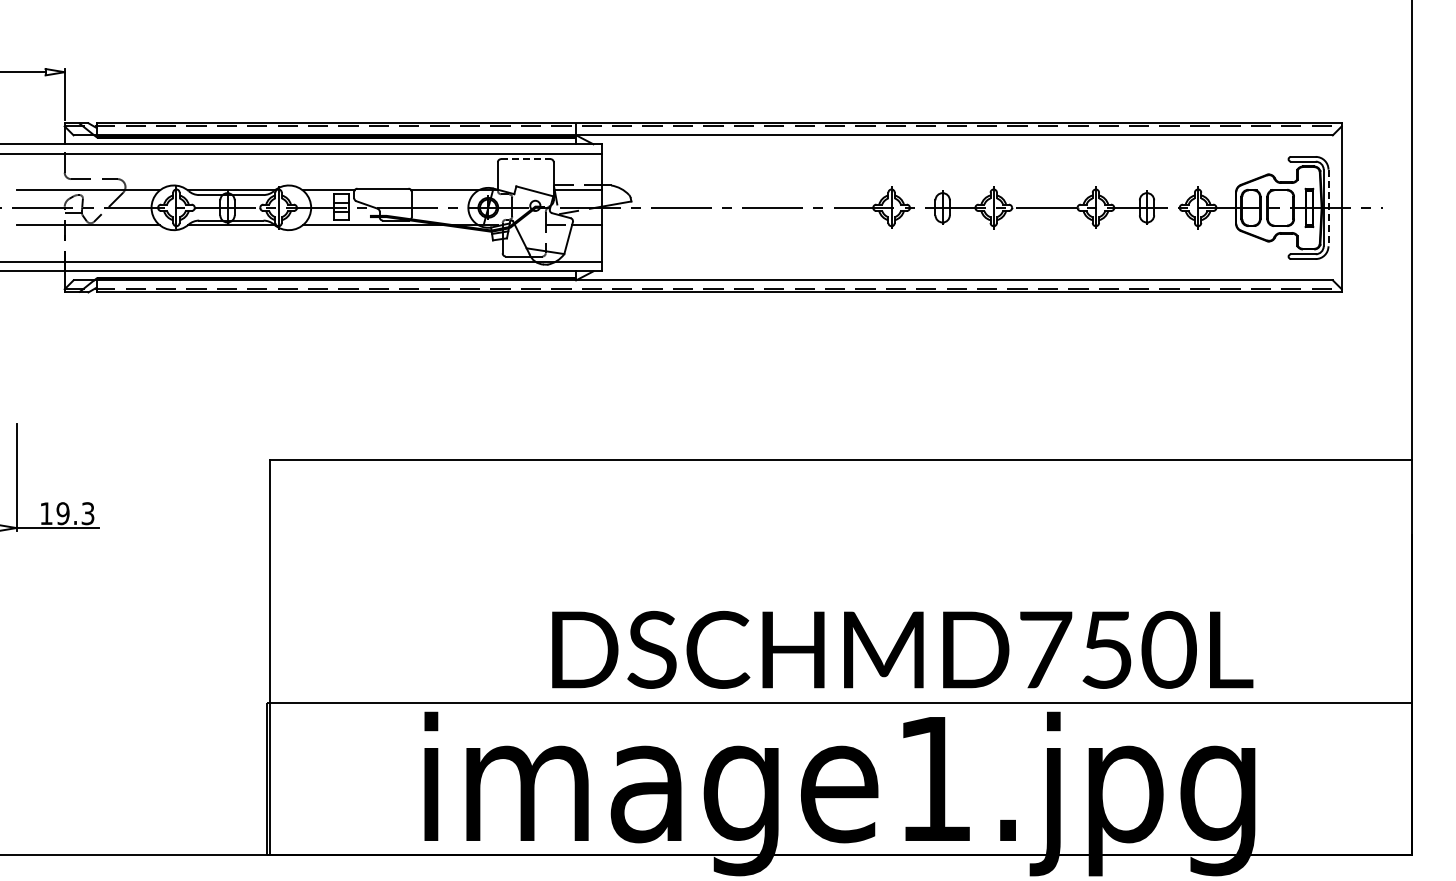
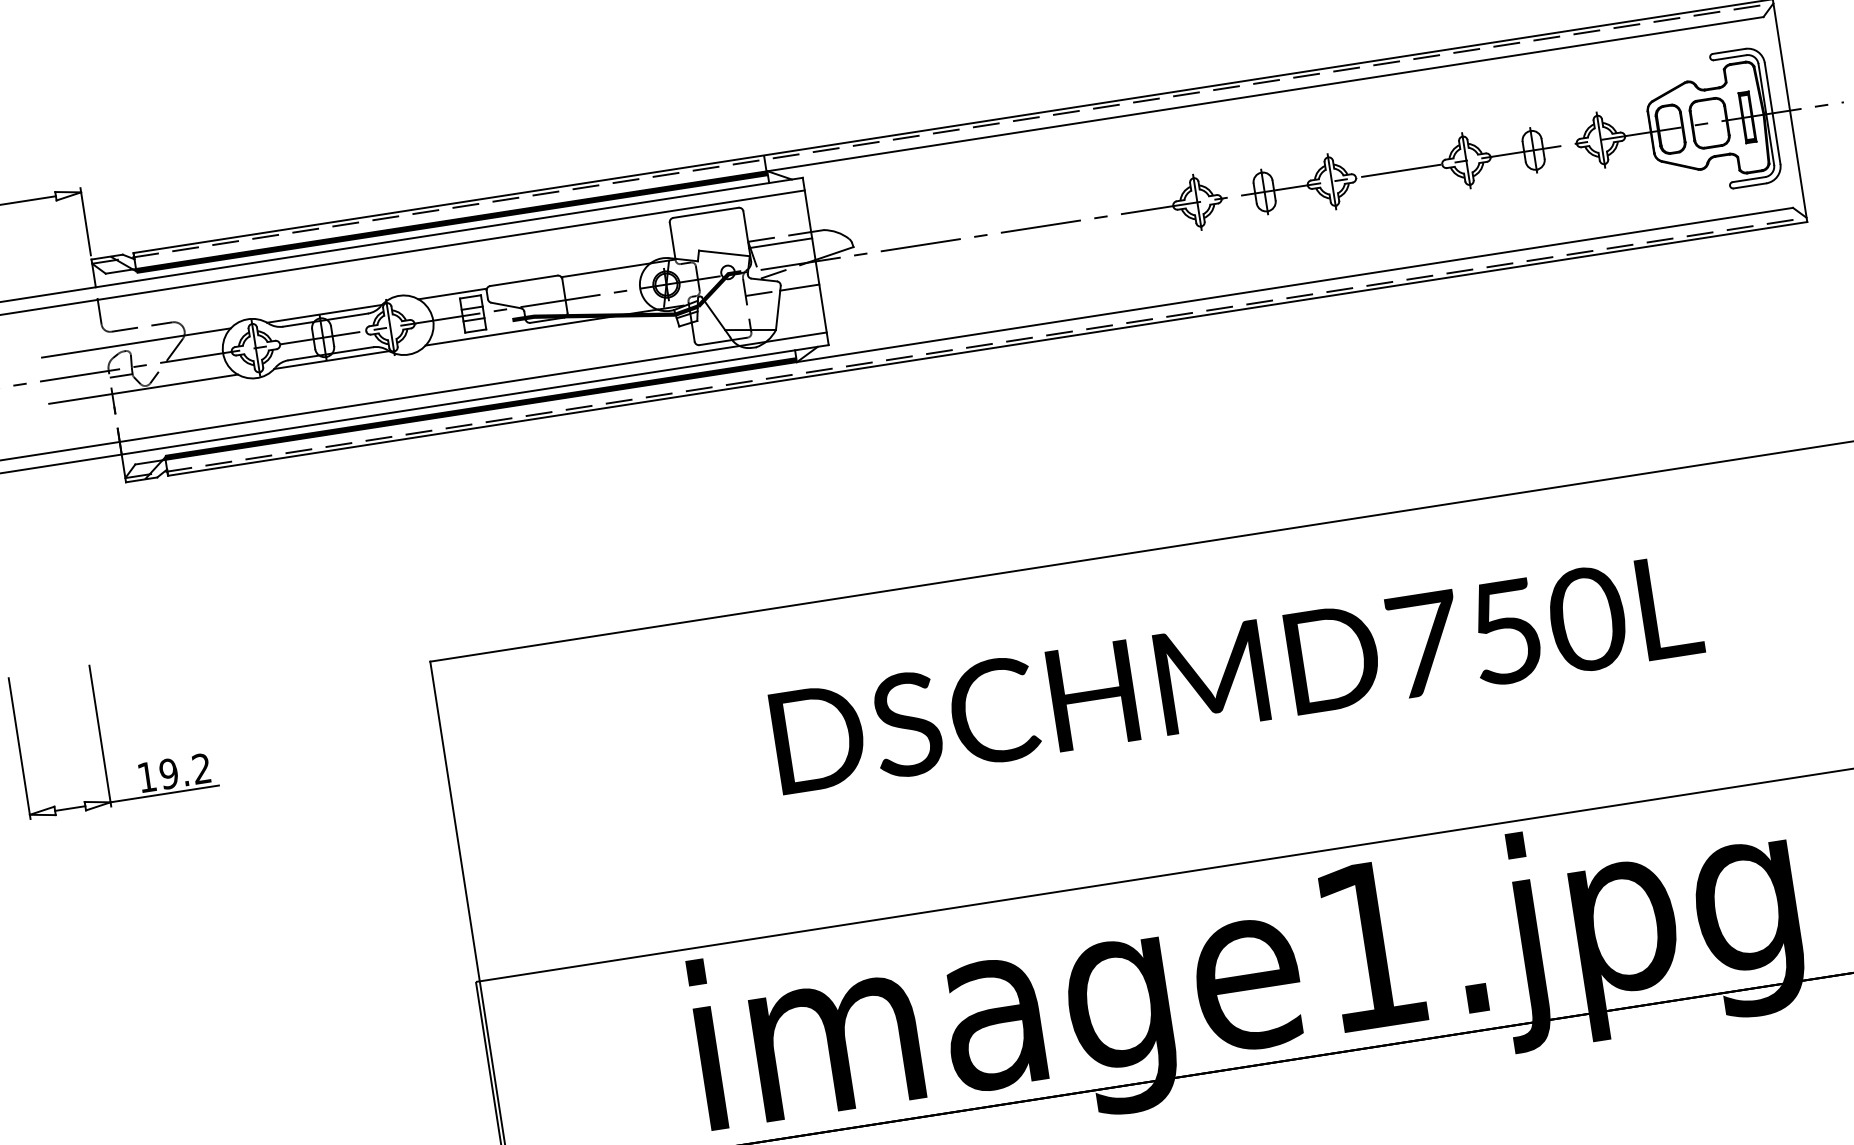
line: (525, 159) -> (705, 213), dashed -> solid
line: (1328, 208) -> (1772, 114), dashed -> solid
text: (87, 513) -> (201, 768), 19.3 -> 19.2
text: (902, 649) -> (1236, 673), moved

